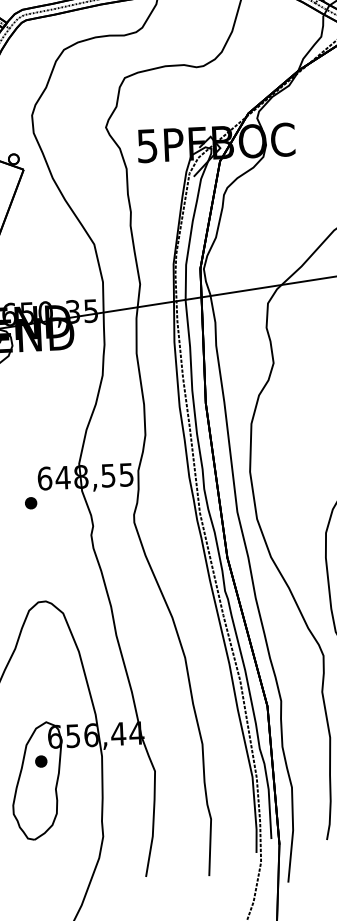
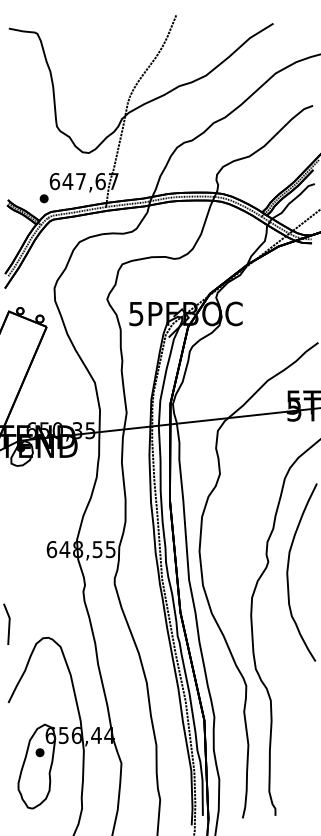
part: (30, 502) -> (40, 566), removed

